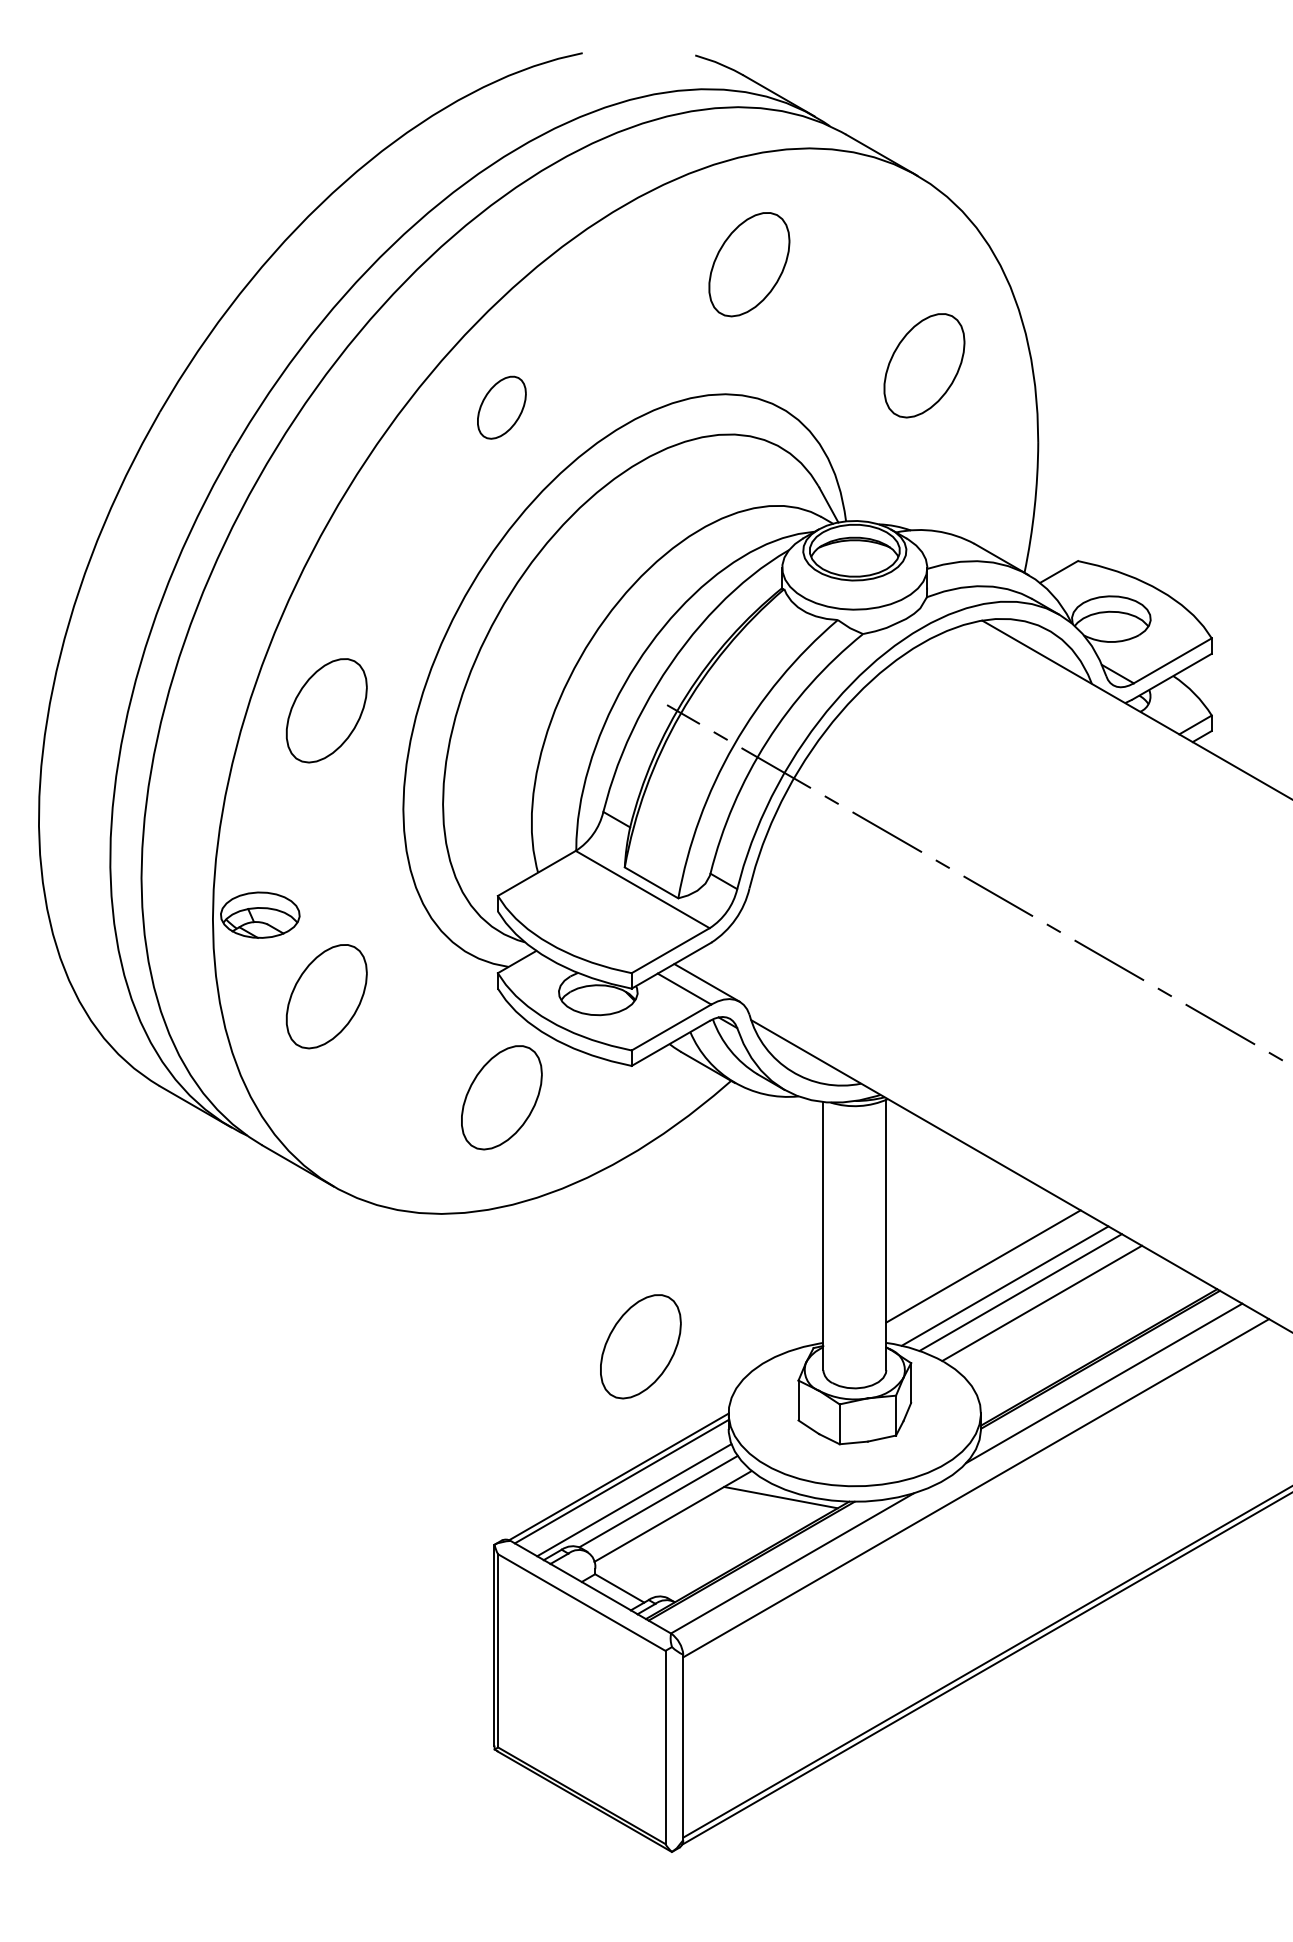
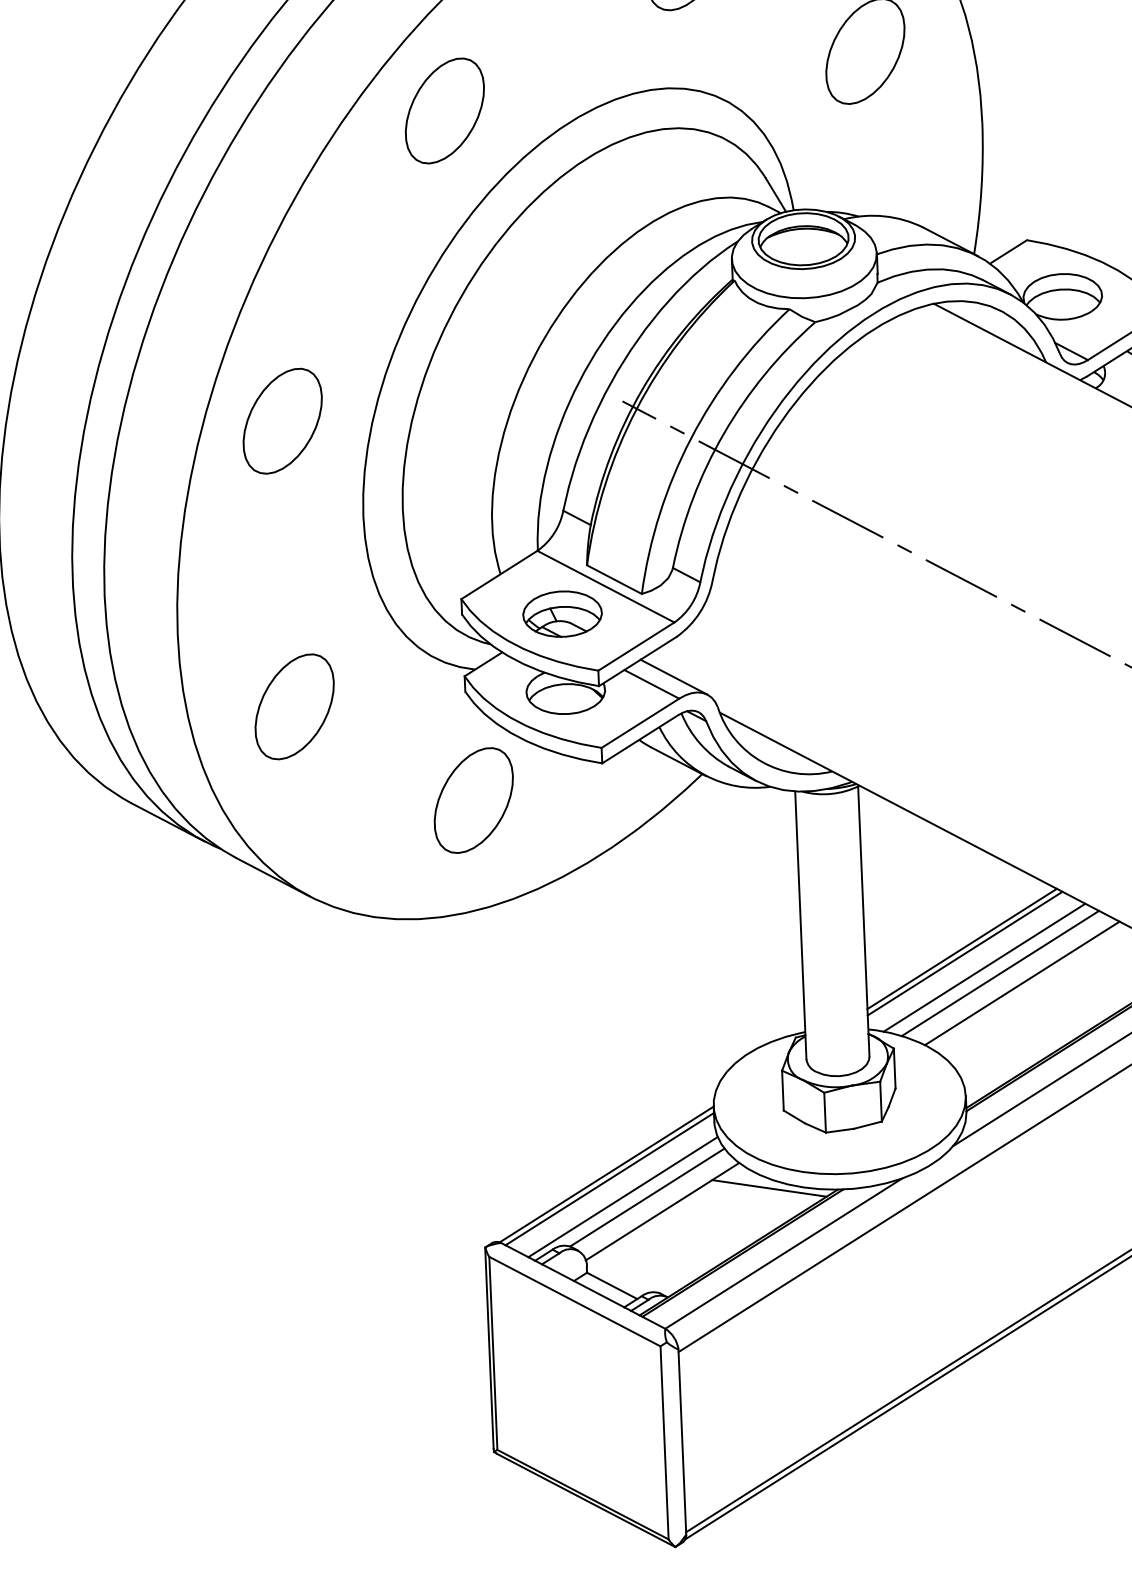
part: (501, 407) -> (444, 110), size x1.67
part: (260, 914) -> (562, 613), moved
line: (986, 1270) -> (965, 952), added
part: (640, 1346) -> (622, 1043), removed

